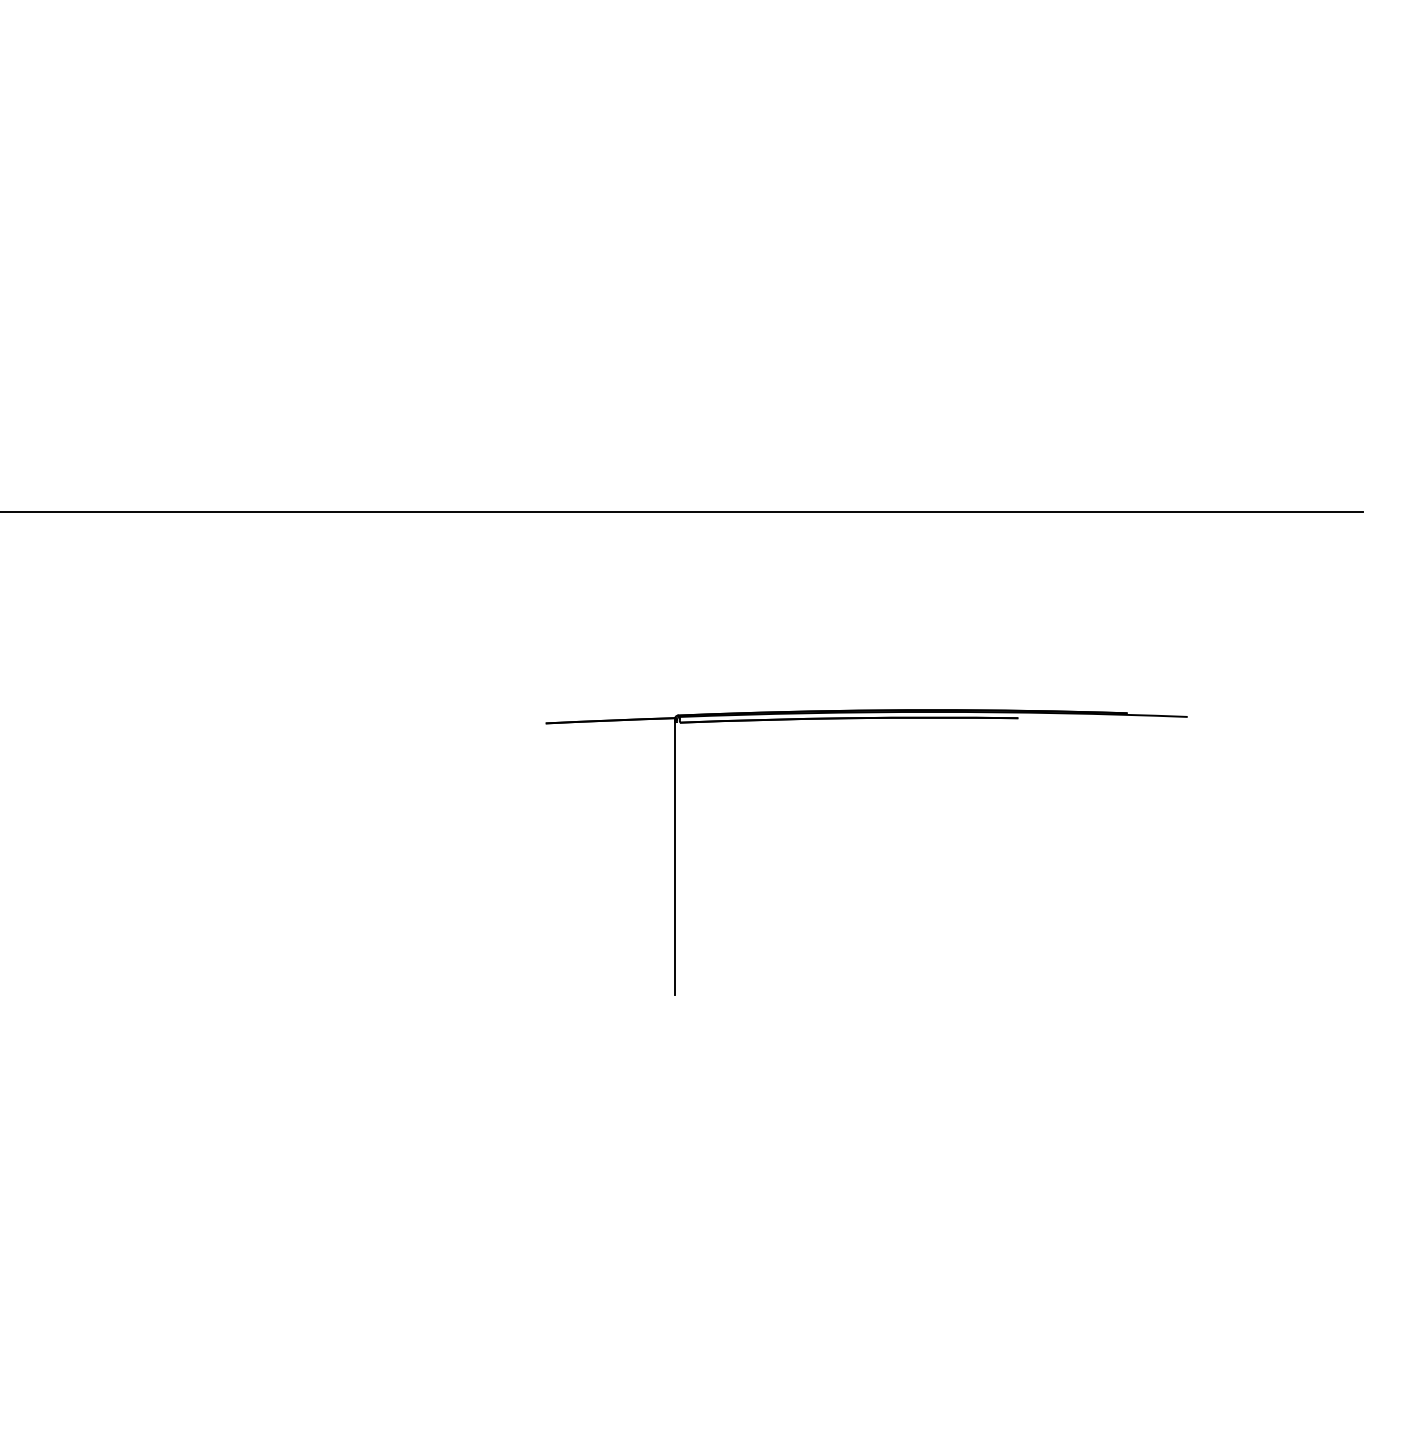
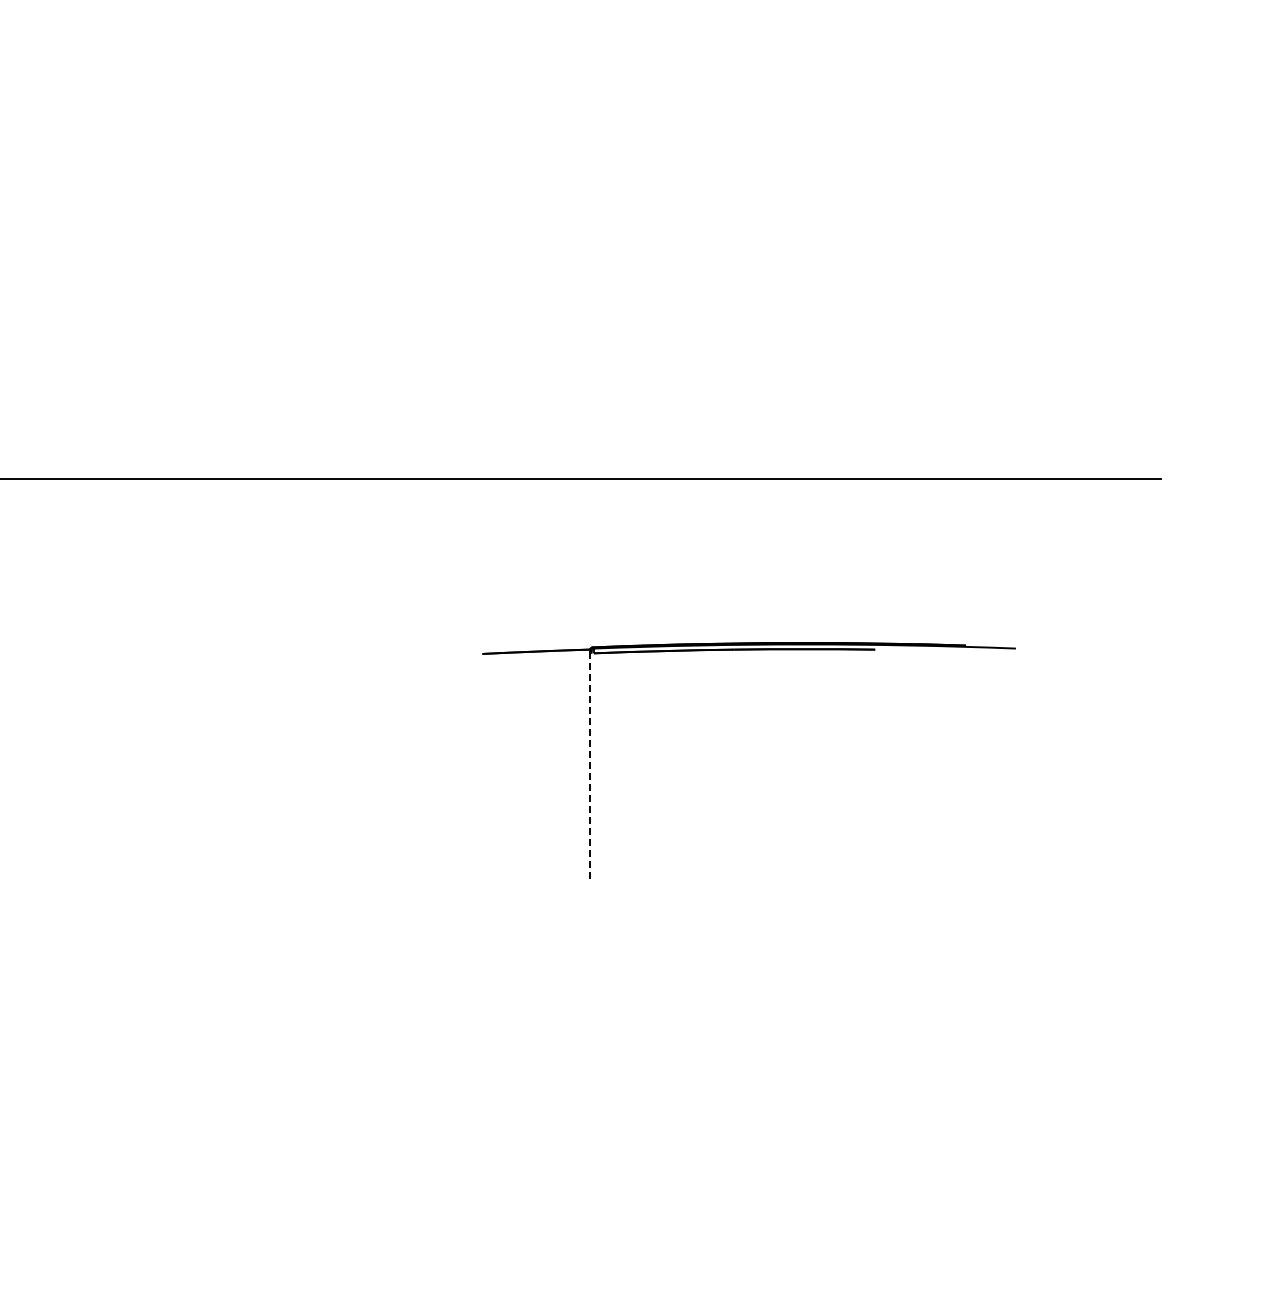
line: (675, 857) -> (590, 765), solid -> dashed

